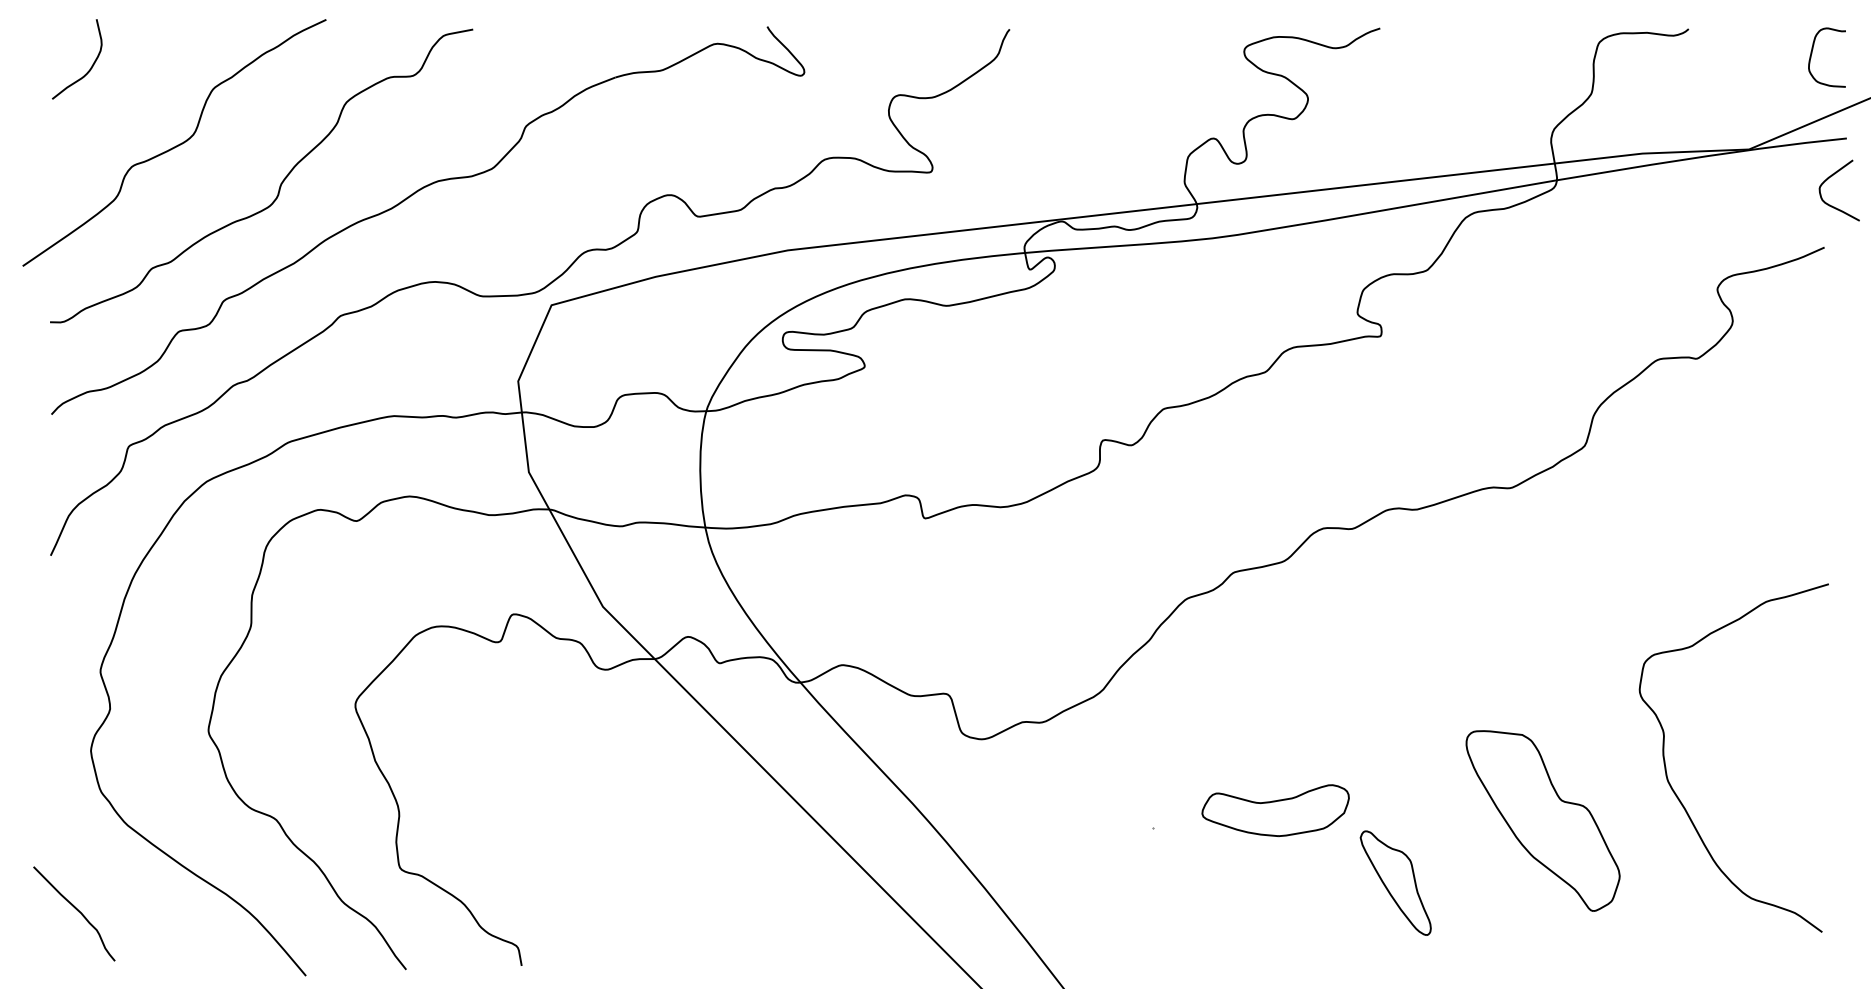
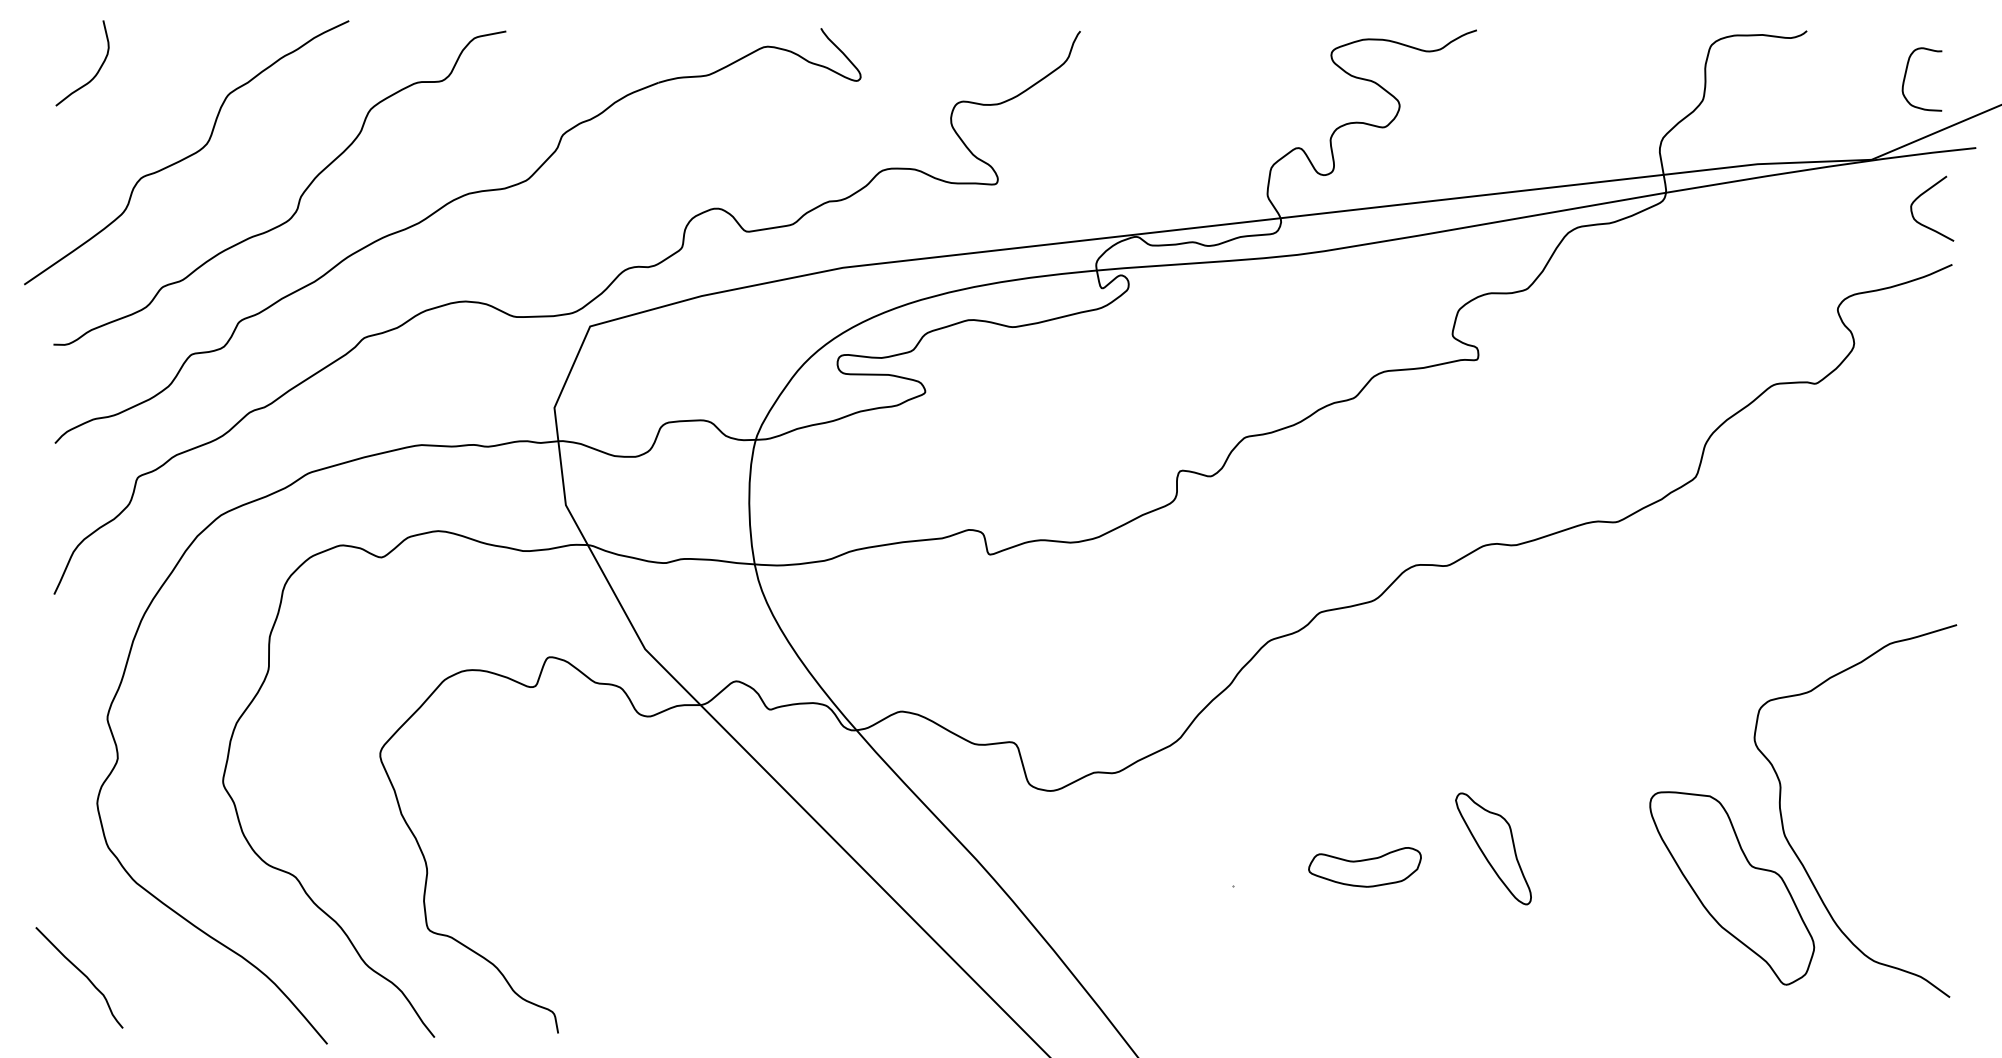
curve: (1812, 53) -> (1906, 75), moved
curve: (1830, 178) -> (1922, 195), moved
part: (1275, 810) -> (1364, 867), size x0.71
part: (1543, 821) -> (1732, 888), moved
part: (1395, 882) -> (1493, 848), moved

